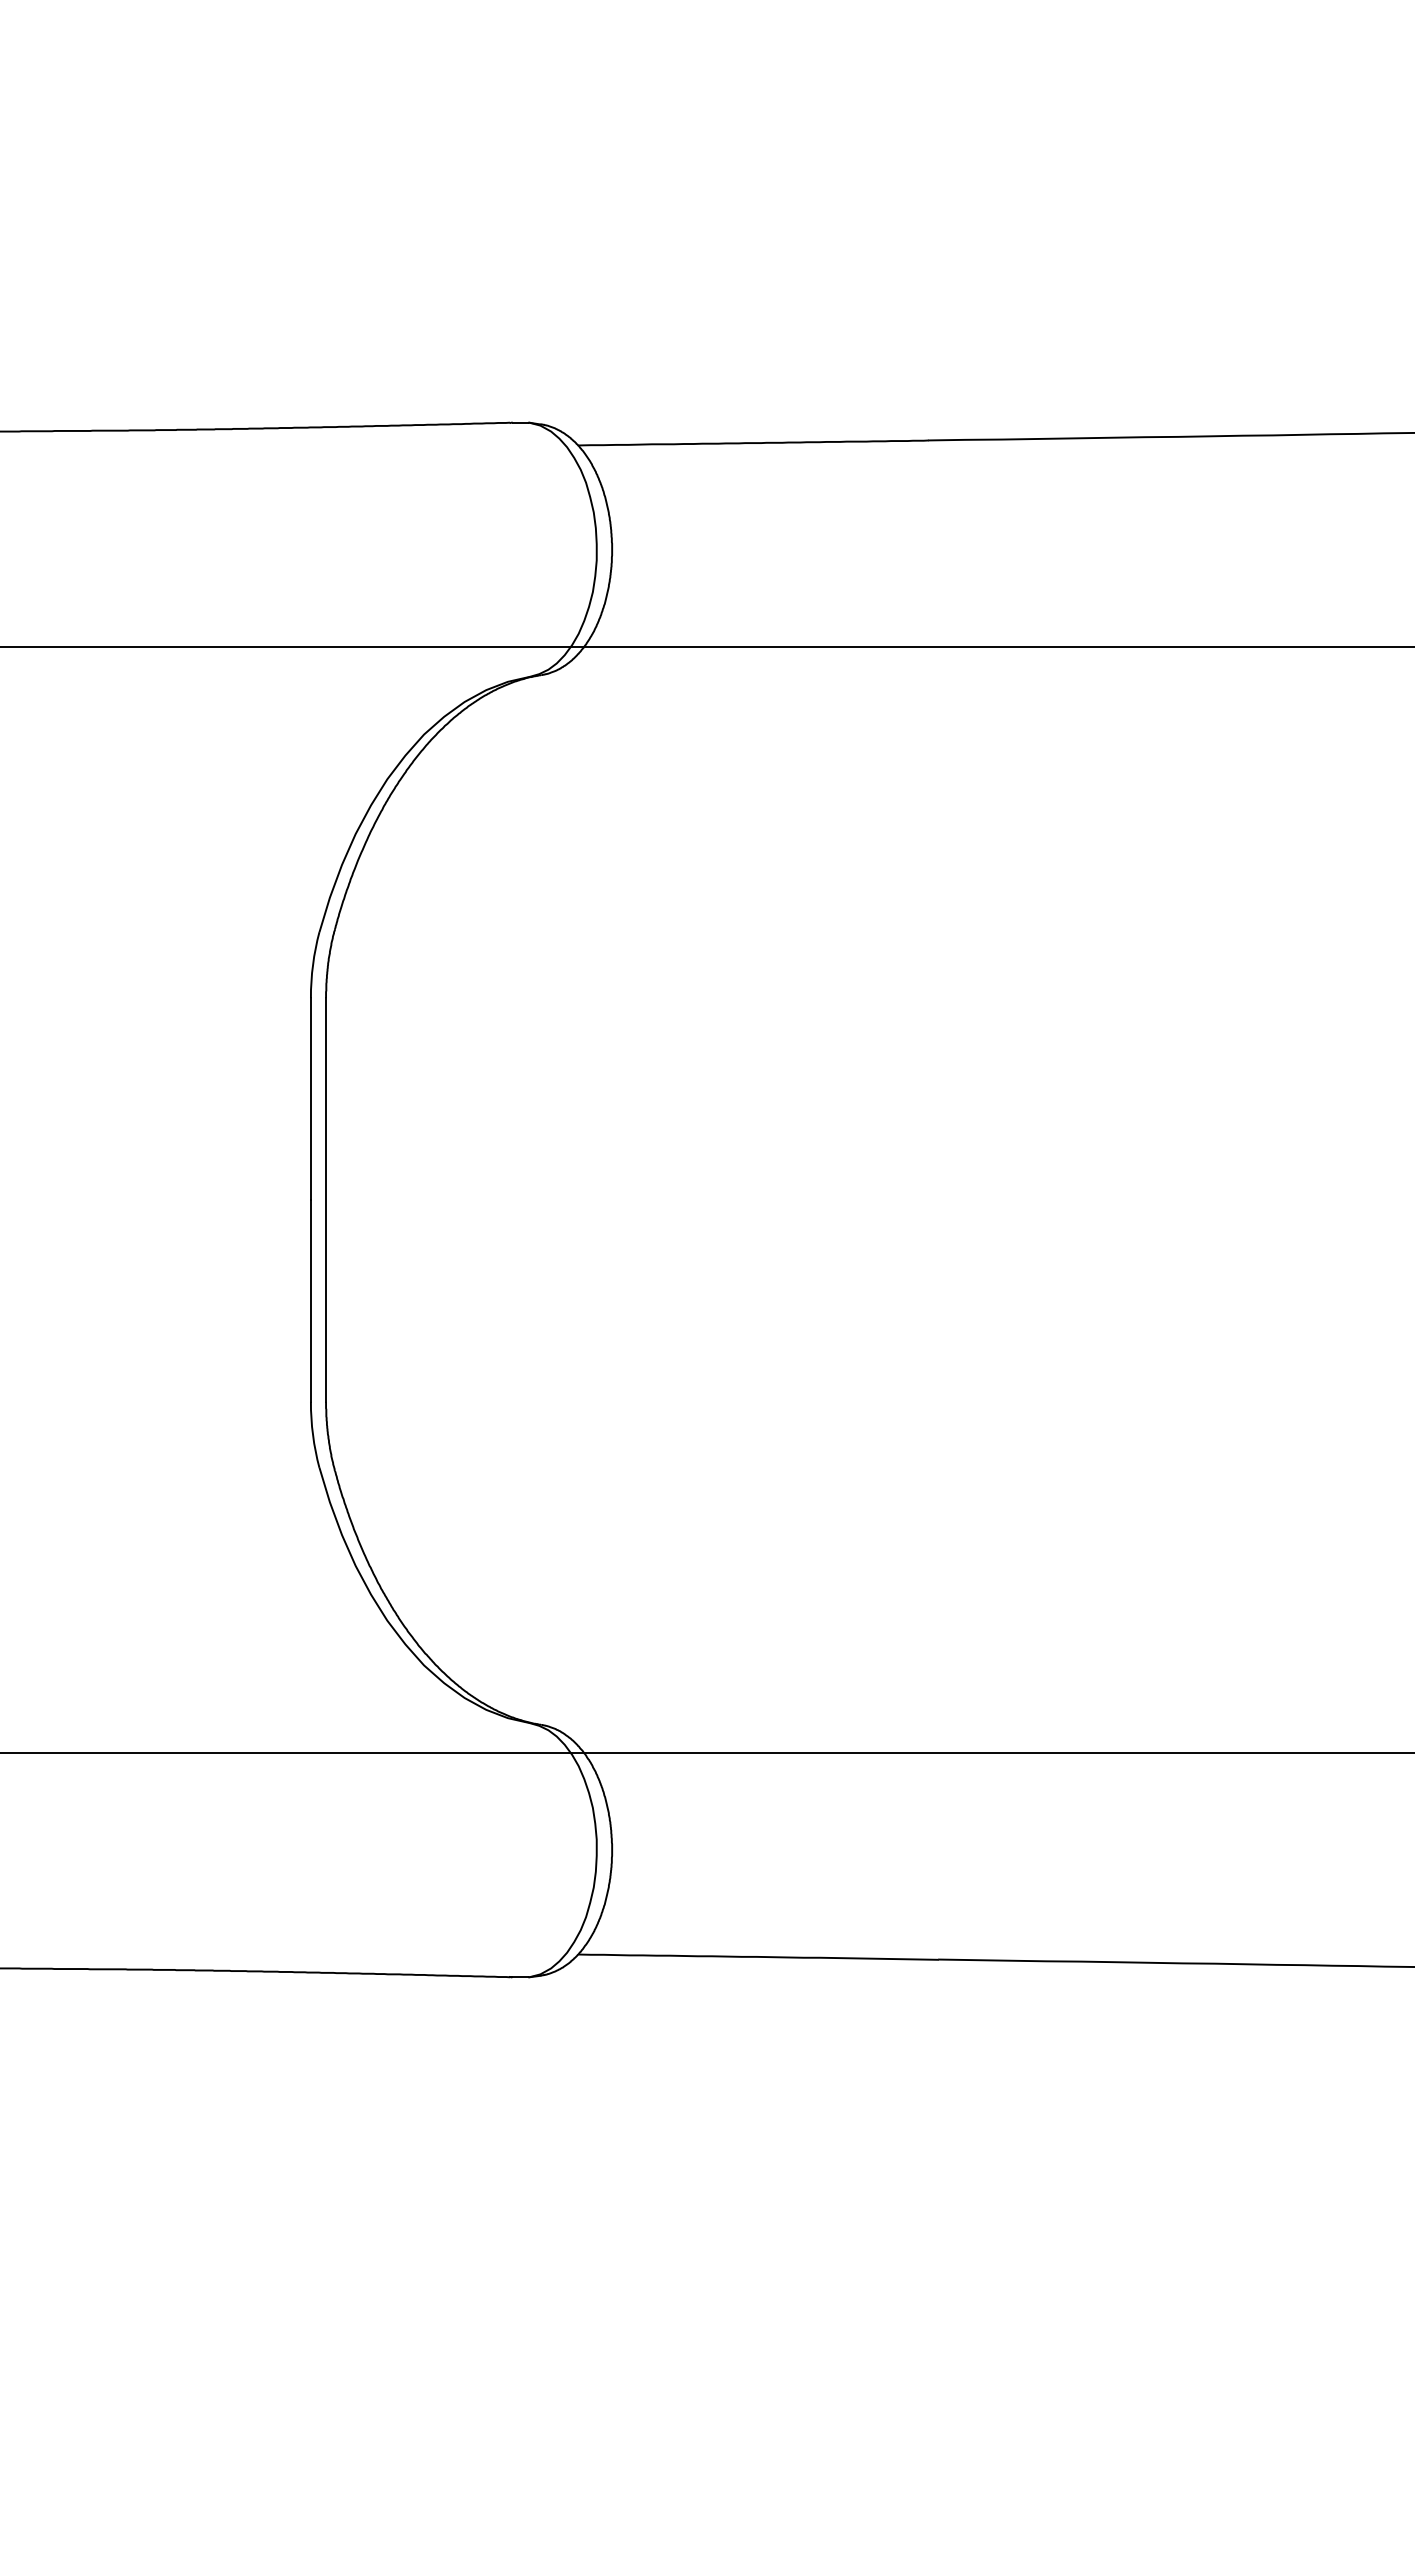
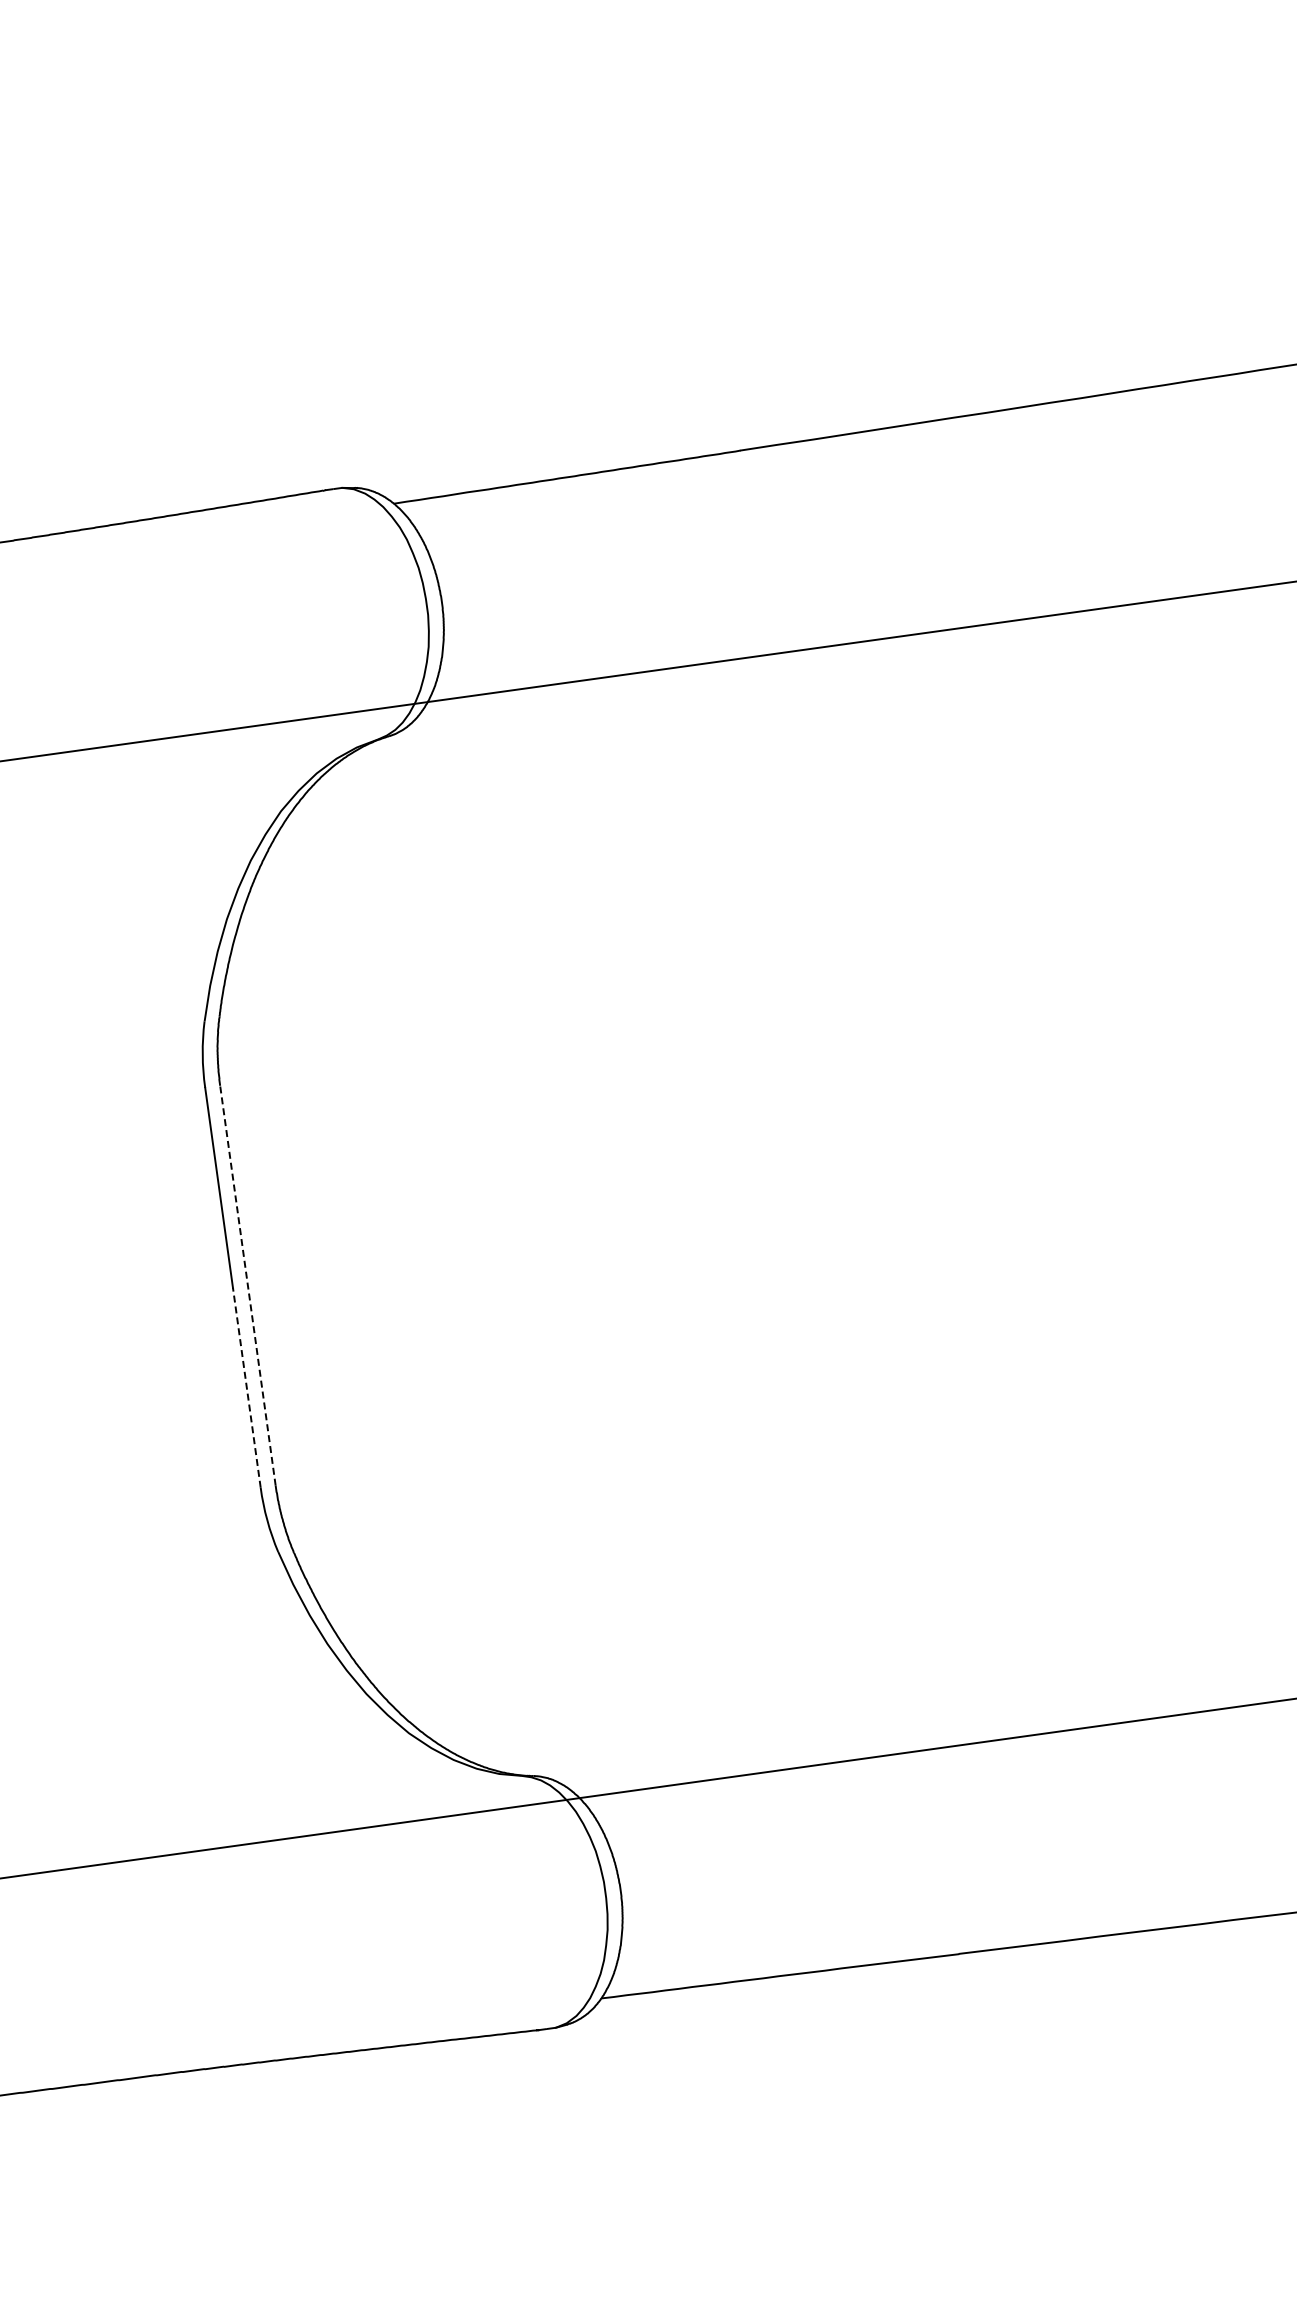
line: (326, 1199) -> (248, 1285), solid -> dashed
line: (310, 1300) -> (246, 1387), solid -> dashed

